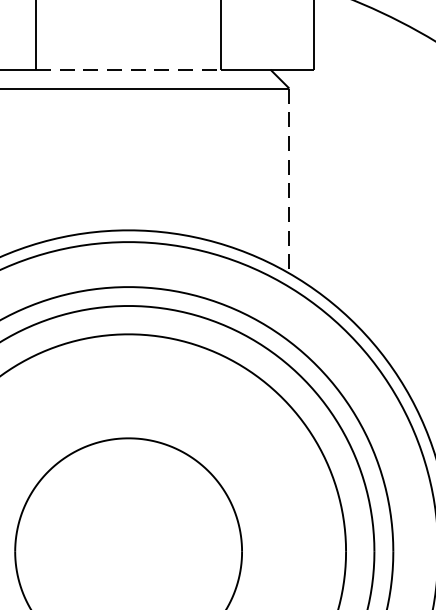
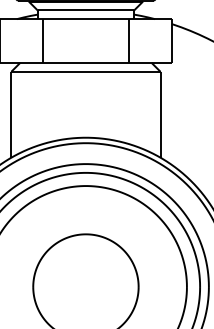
line: (129, 70) -> (86, 63), dashed -> solid
line: (289, 180) -> (160, 114), dashed -> solid

